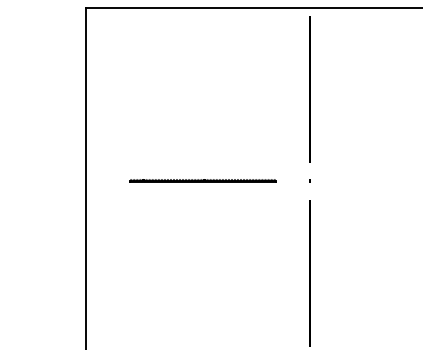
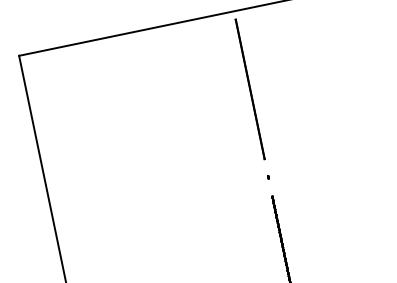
line: (202, 180) -> (165, 198), removed

